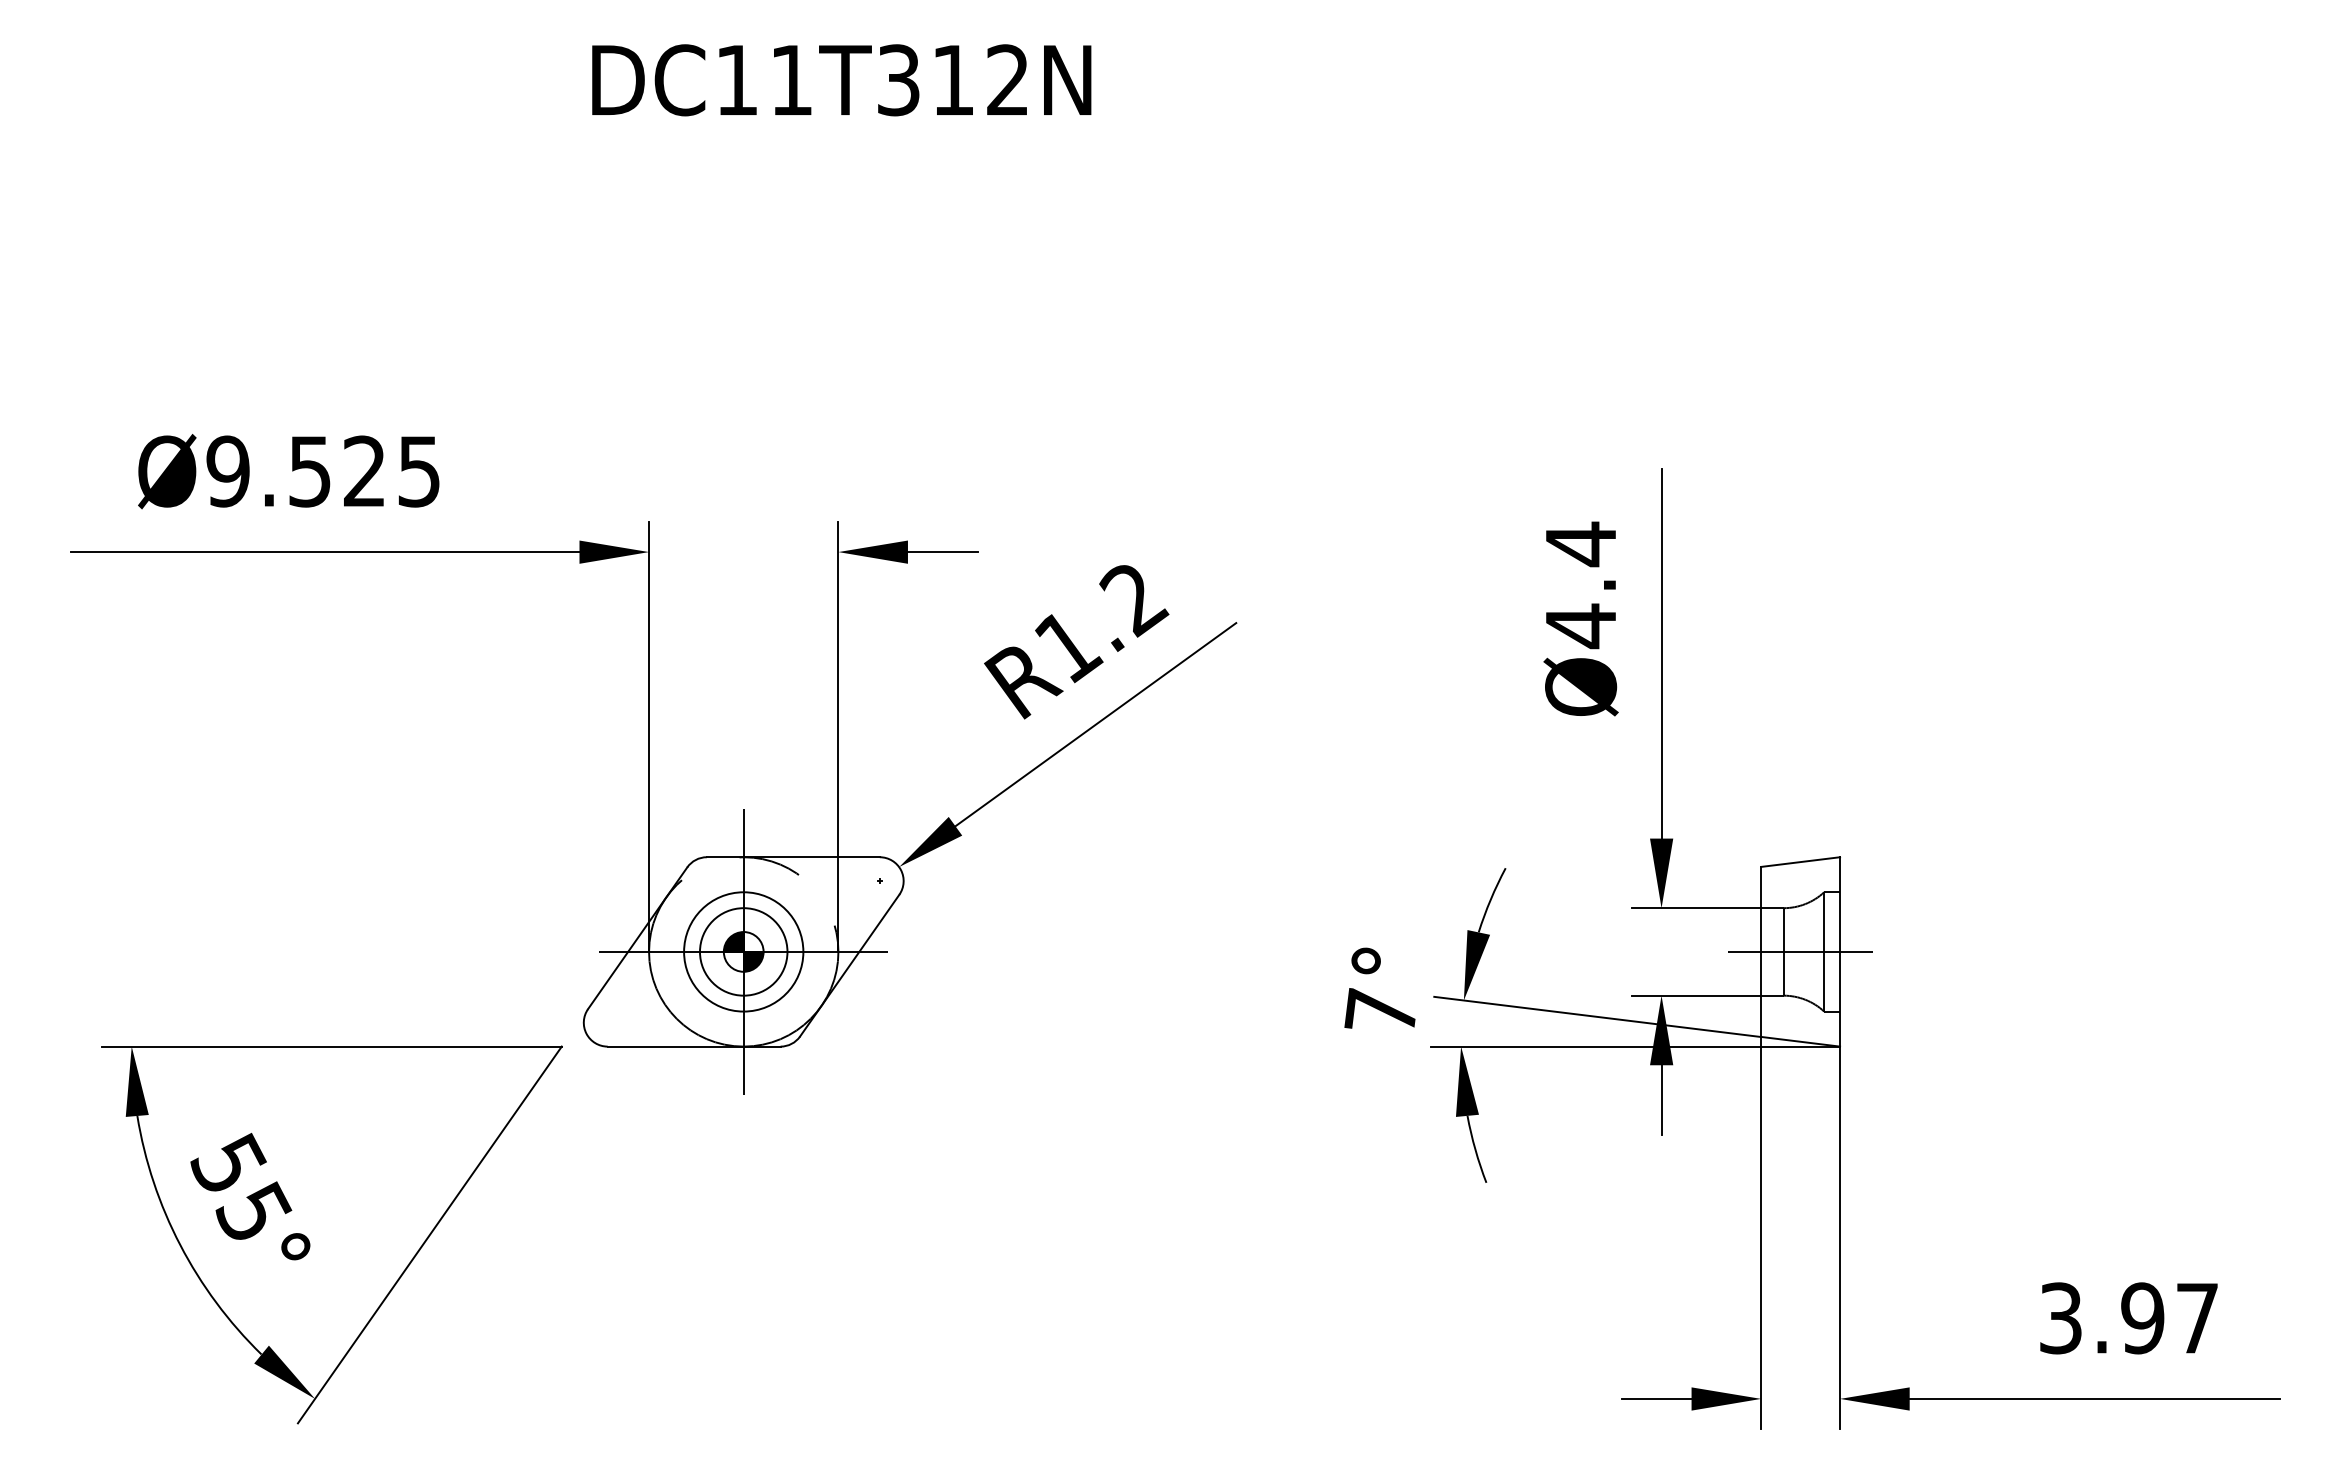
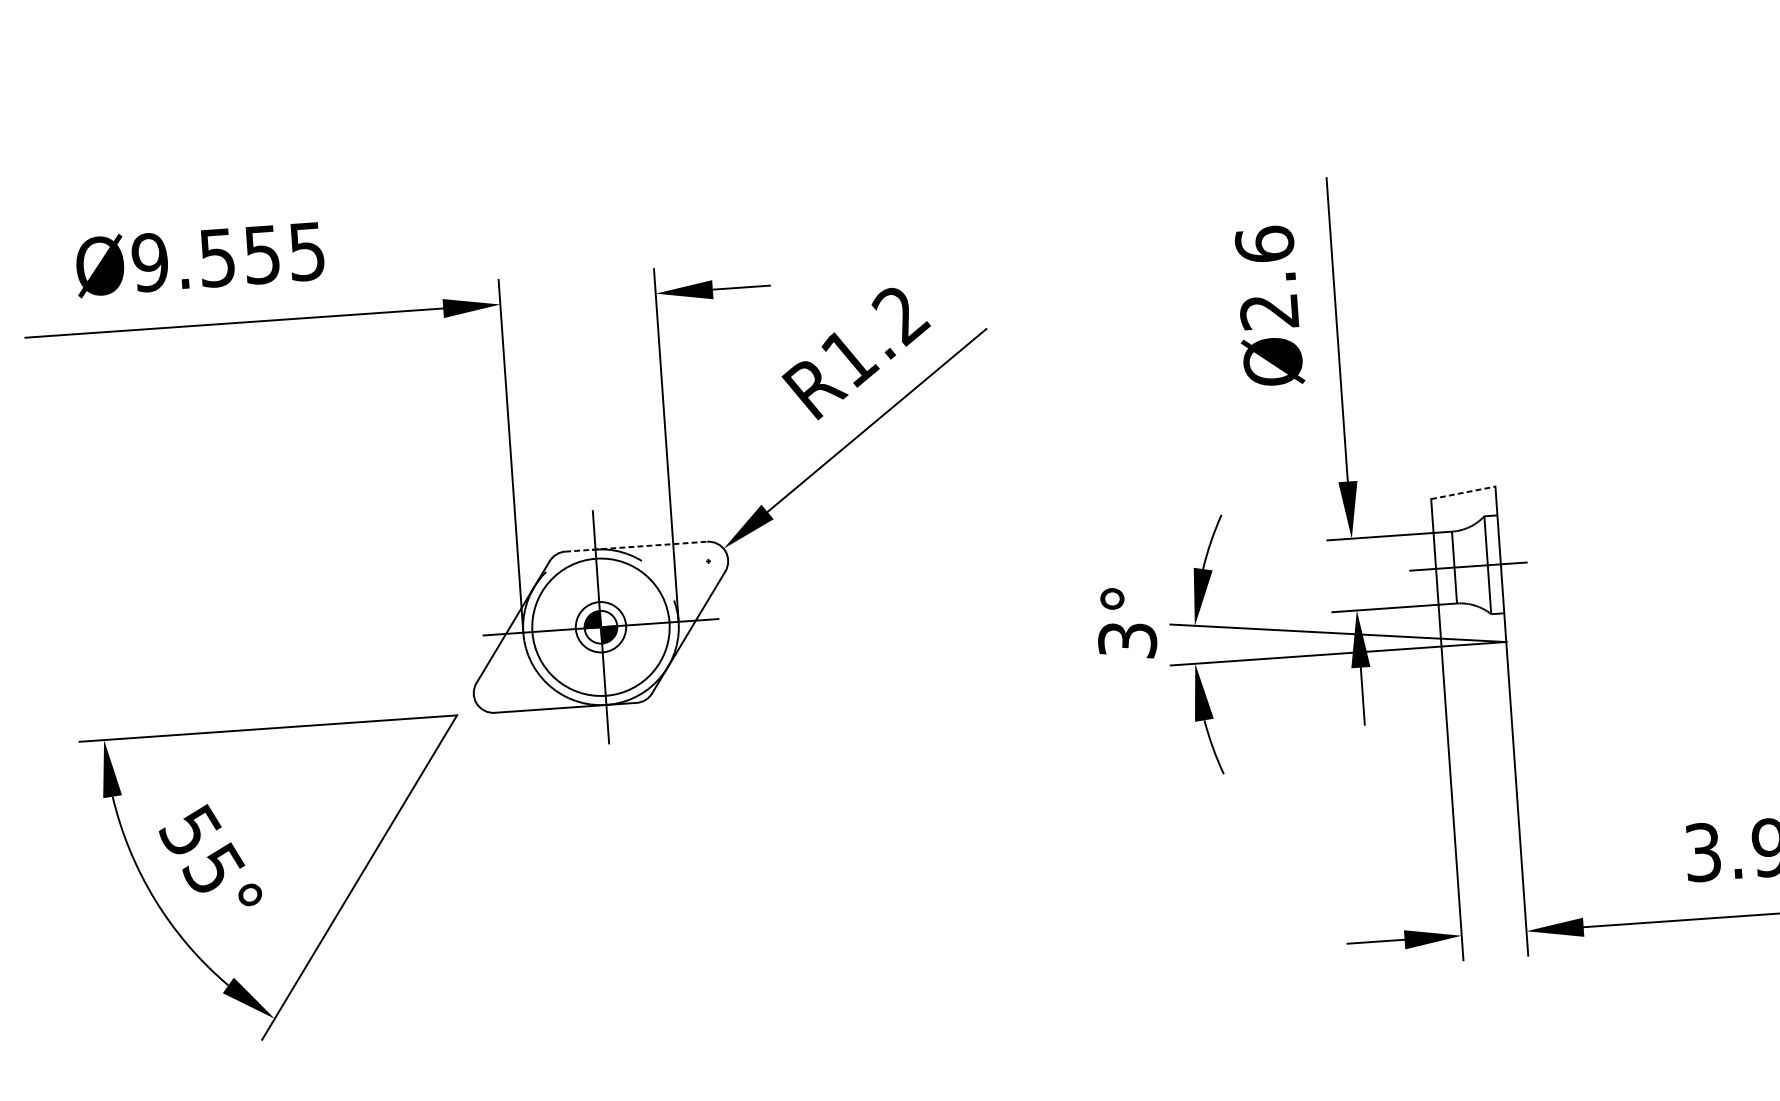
text: (364, 471) -> (262, 254), Ø9.525 -> Ø9.555
text: (1581, 585) -> (1267, 278), Ø4.4 -> Ø2.6
line: (793, 857) -> (636, 546), solid -> dashed
line: (1800, 862) -> (1463, 493), solid -> dashed
circle: (743, 951) -> (600, 626), size x0.7
circle: (743, 951) -> (600, 626), size x1.4
text: (1380, 1012) -> (1127, 640), 7° -> 3°

